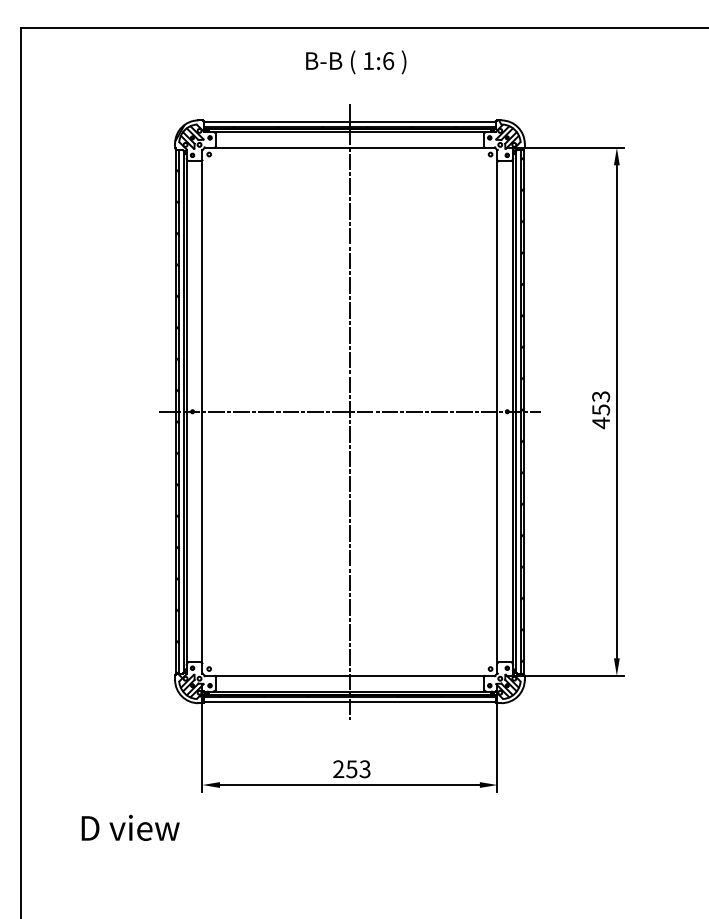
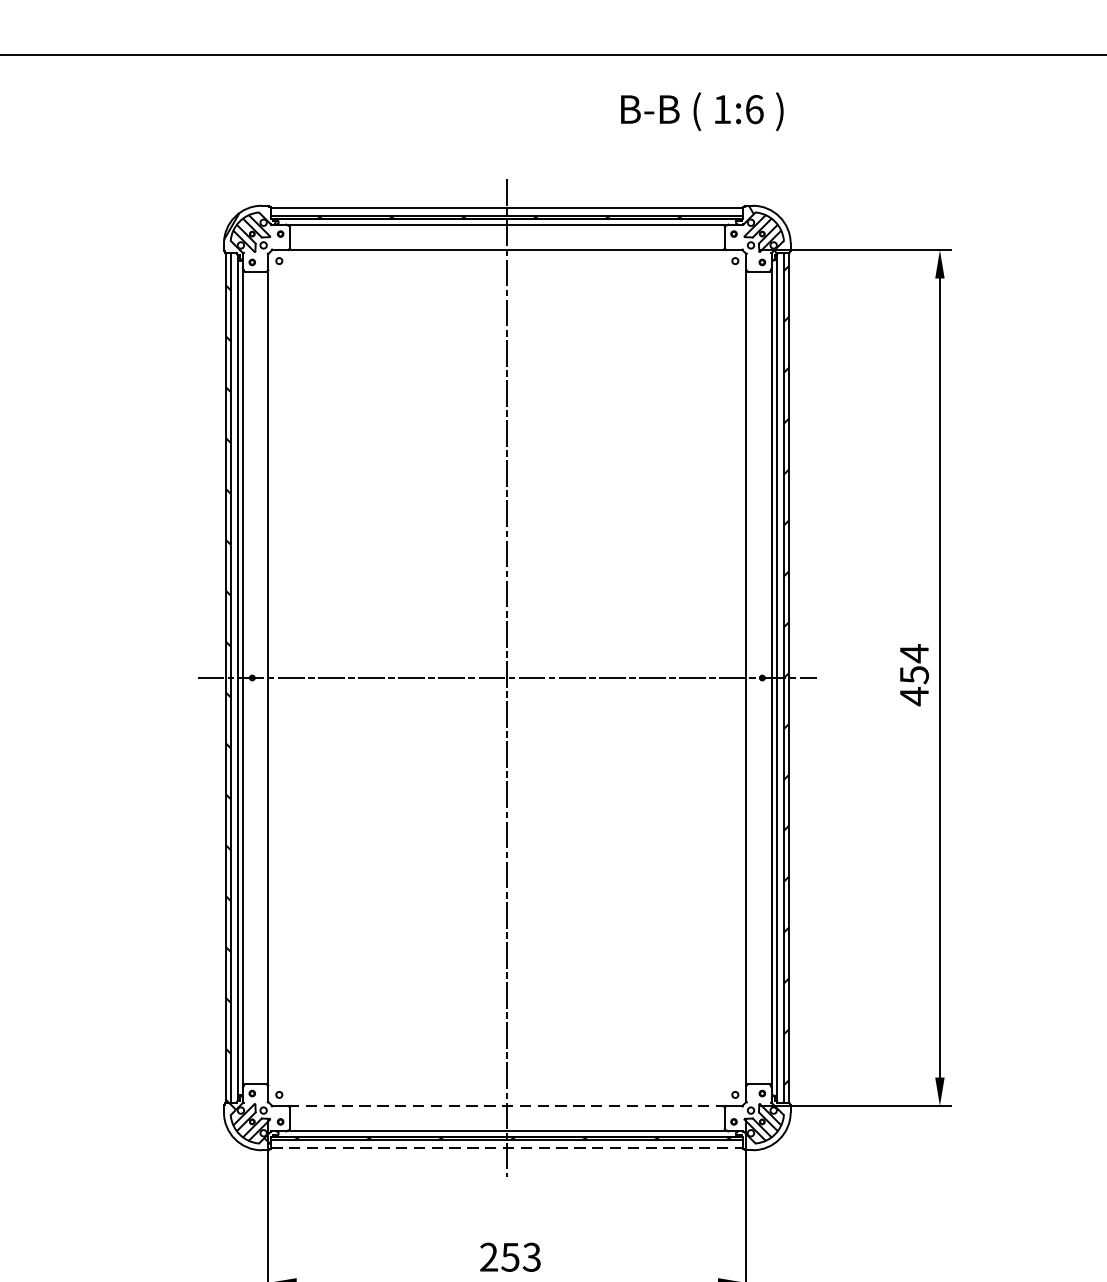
text: (356, 62) -> (702, 111), moved
text: (601, 396) -> (915, 653), 453 -> 454
line: (350, 675) -> (508, 1105), solid -> dashed
line: (349, 702) -> (506, 1149), solid -> dashed

